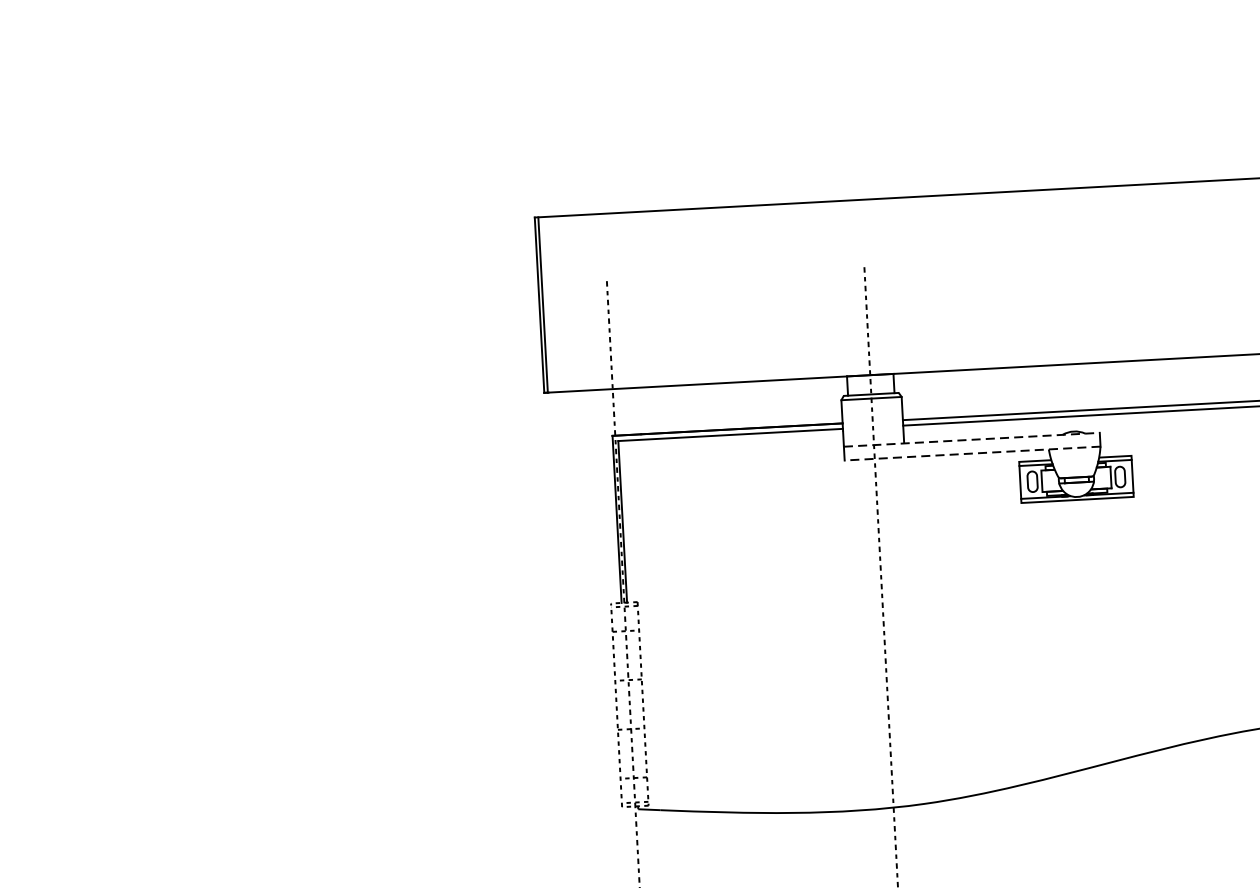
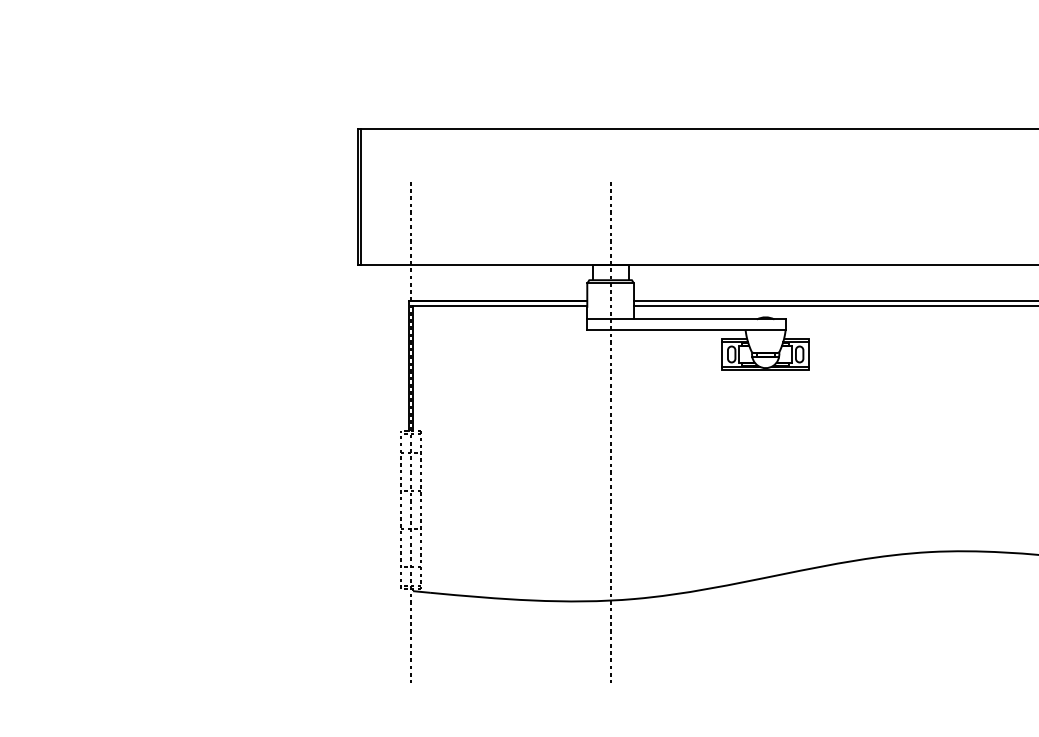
line: (971, 439) -> (686, 319), dashed -> solid
line: (971, 454) -> (685, 330), dashed -> solid

